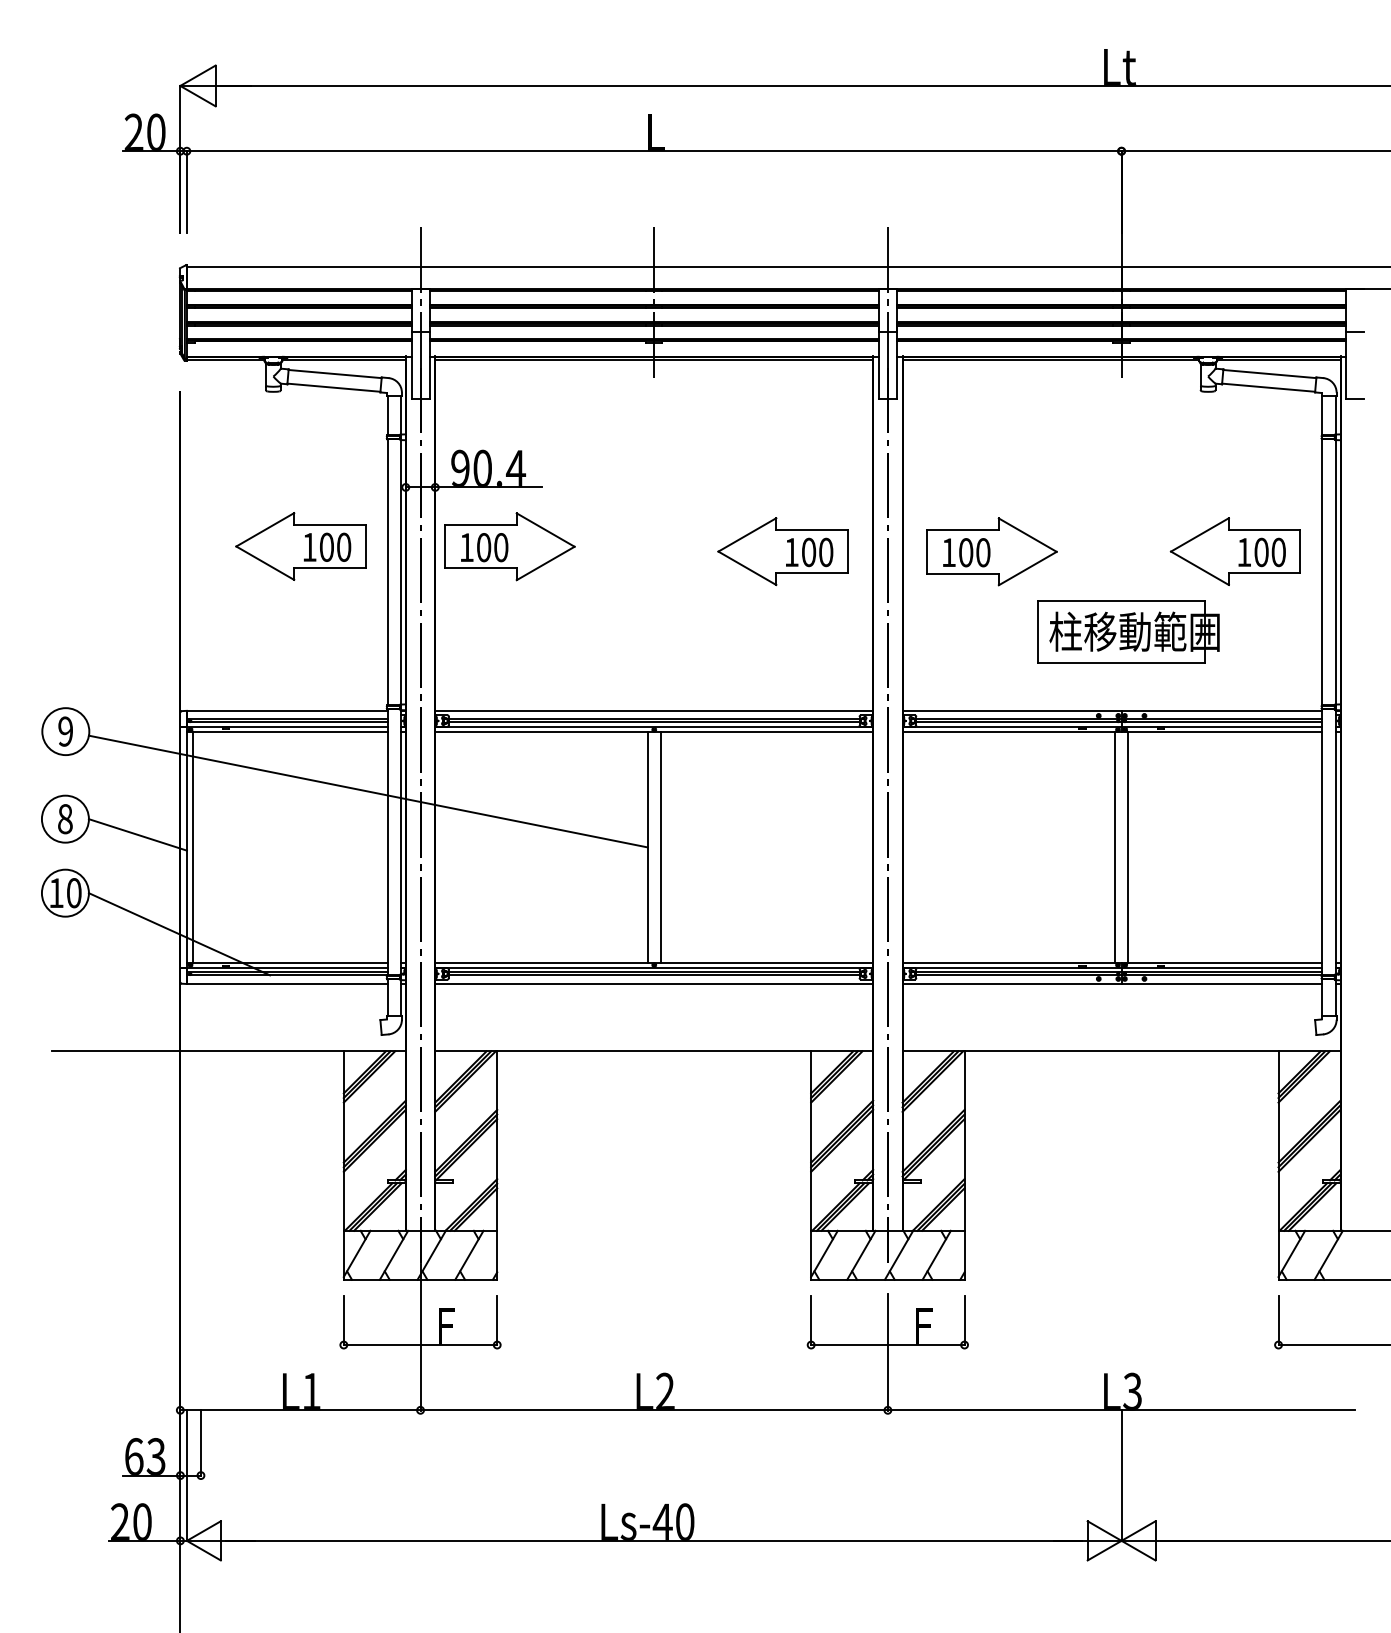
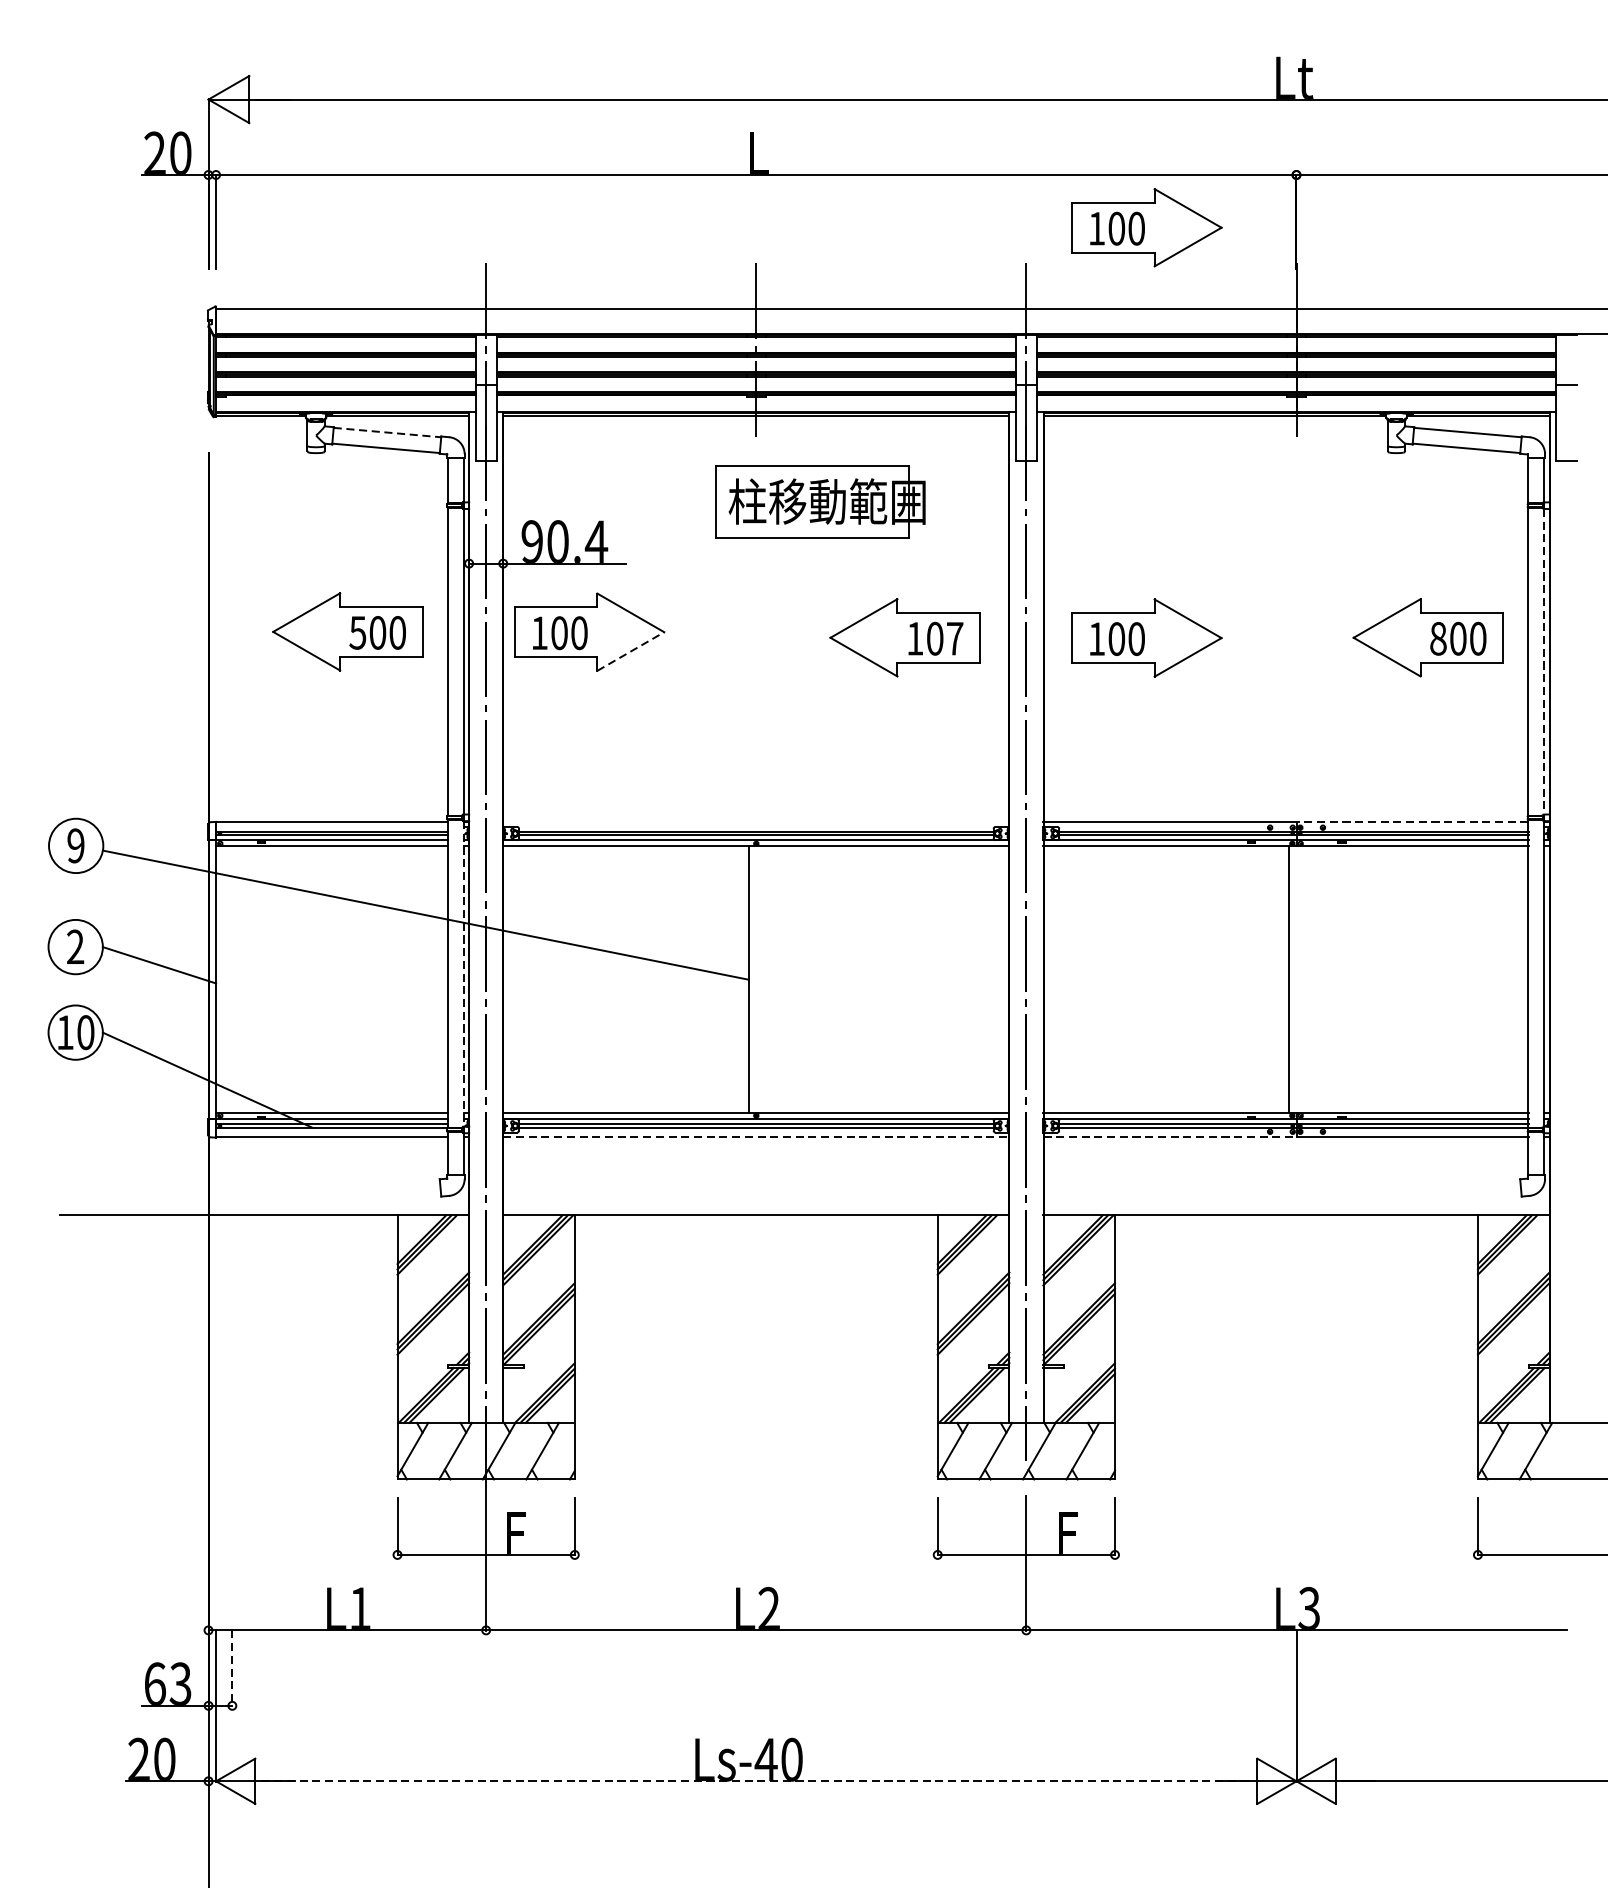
part: (991, 196) -> (1146, 227), added
line: (335, 374) -> (387, 433), solid -> dashed
text: (309, 547) -> (357, 633), 100 -> 500
text: (826, 552) -> (955, 638), 100 -> 107
text: (1244, 552) -> (1438, 638), 100 -> 800
line: (546, 563) -> (631, 651), solid -> dashed
line: (1335, 572) -> (1543, 661), solid -> dashed
part: (1128, 631) -> (820, 501), moved
line: (654, 711) -> (756, 822), removed
line: (1221, 711) -> (1412, 822), solid -> dashed
text: (65, 819) -> (75, 947), 8 -> 2
line: (401, 842) -> (464, 974), solid -> dashed
line: (193, 846) -> (223, 978), removed
line: (660, 846) -> (763, 978), removed
line: (1128, 846) -> (1304, 978), removed
line: (654, 983) -> (756, 1137), solid -> dashed
line: (1012, 983) -> (1170, 1137), solid -> dashed
line: (200, 1443) -> (231, 1668), solid -> dashed
line: (654, 1540) -> (756, 1780), solid -> dashed

